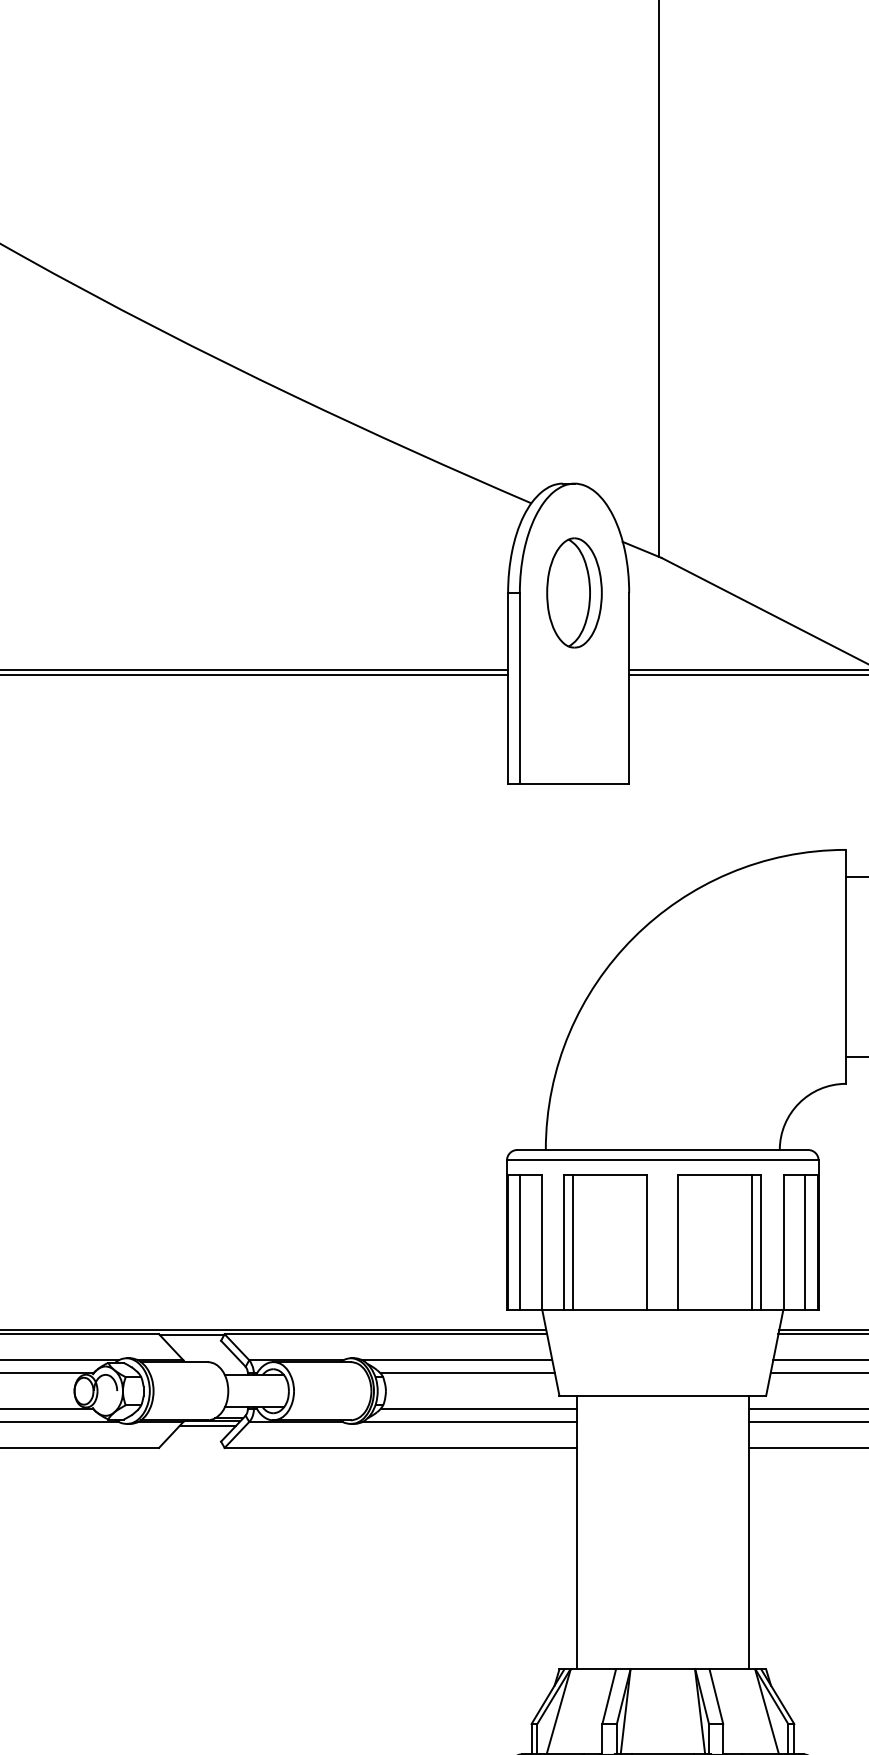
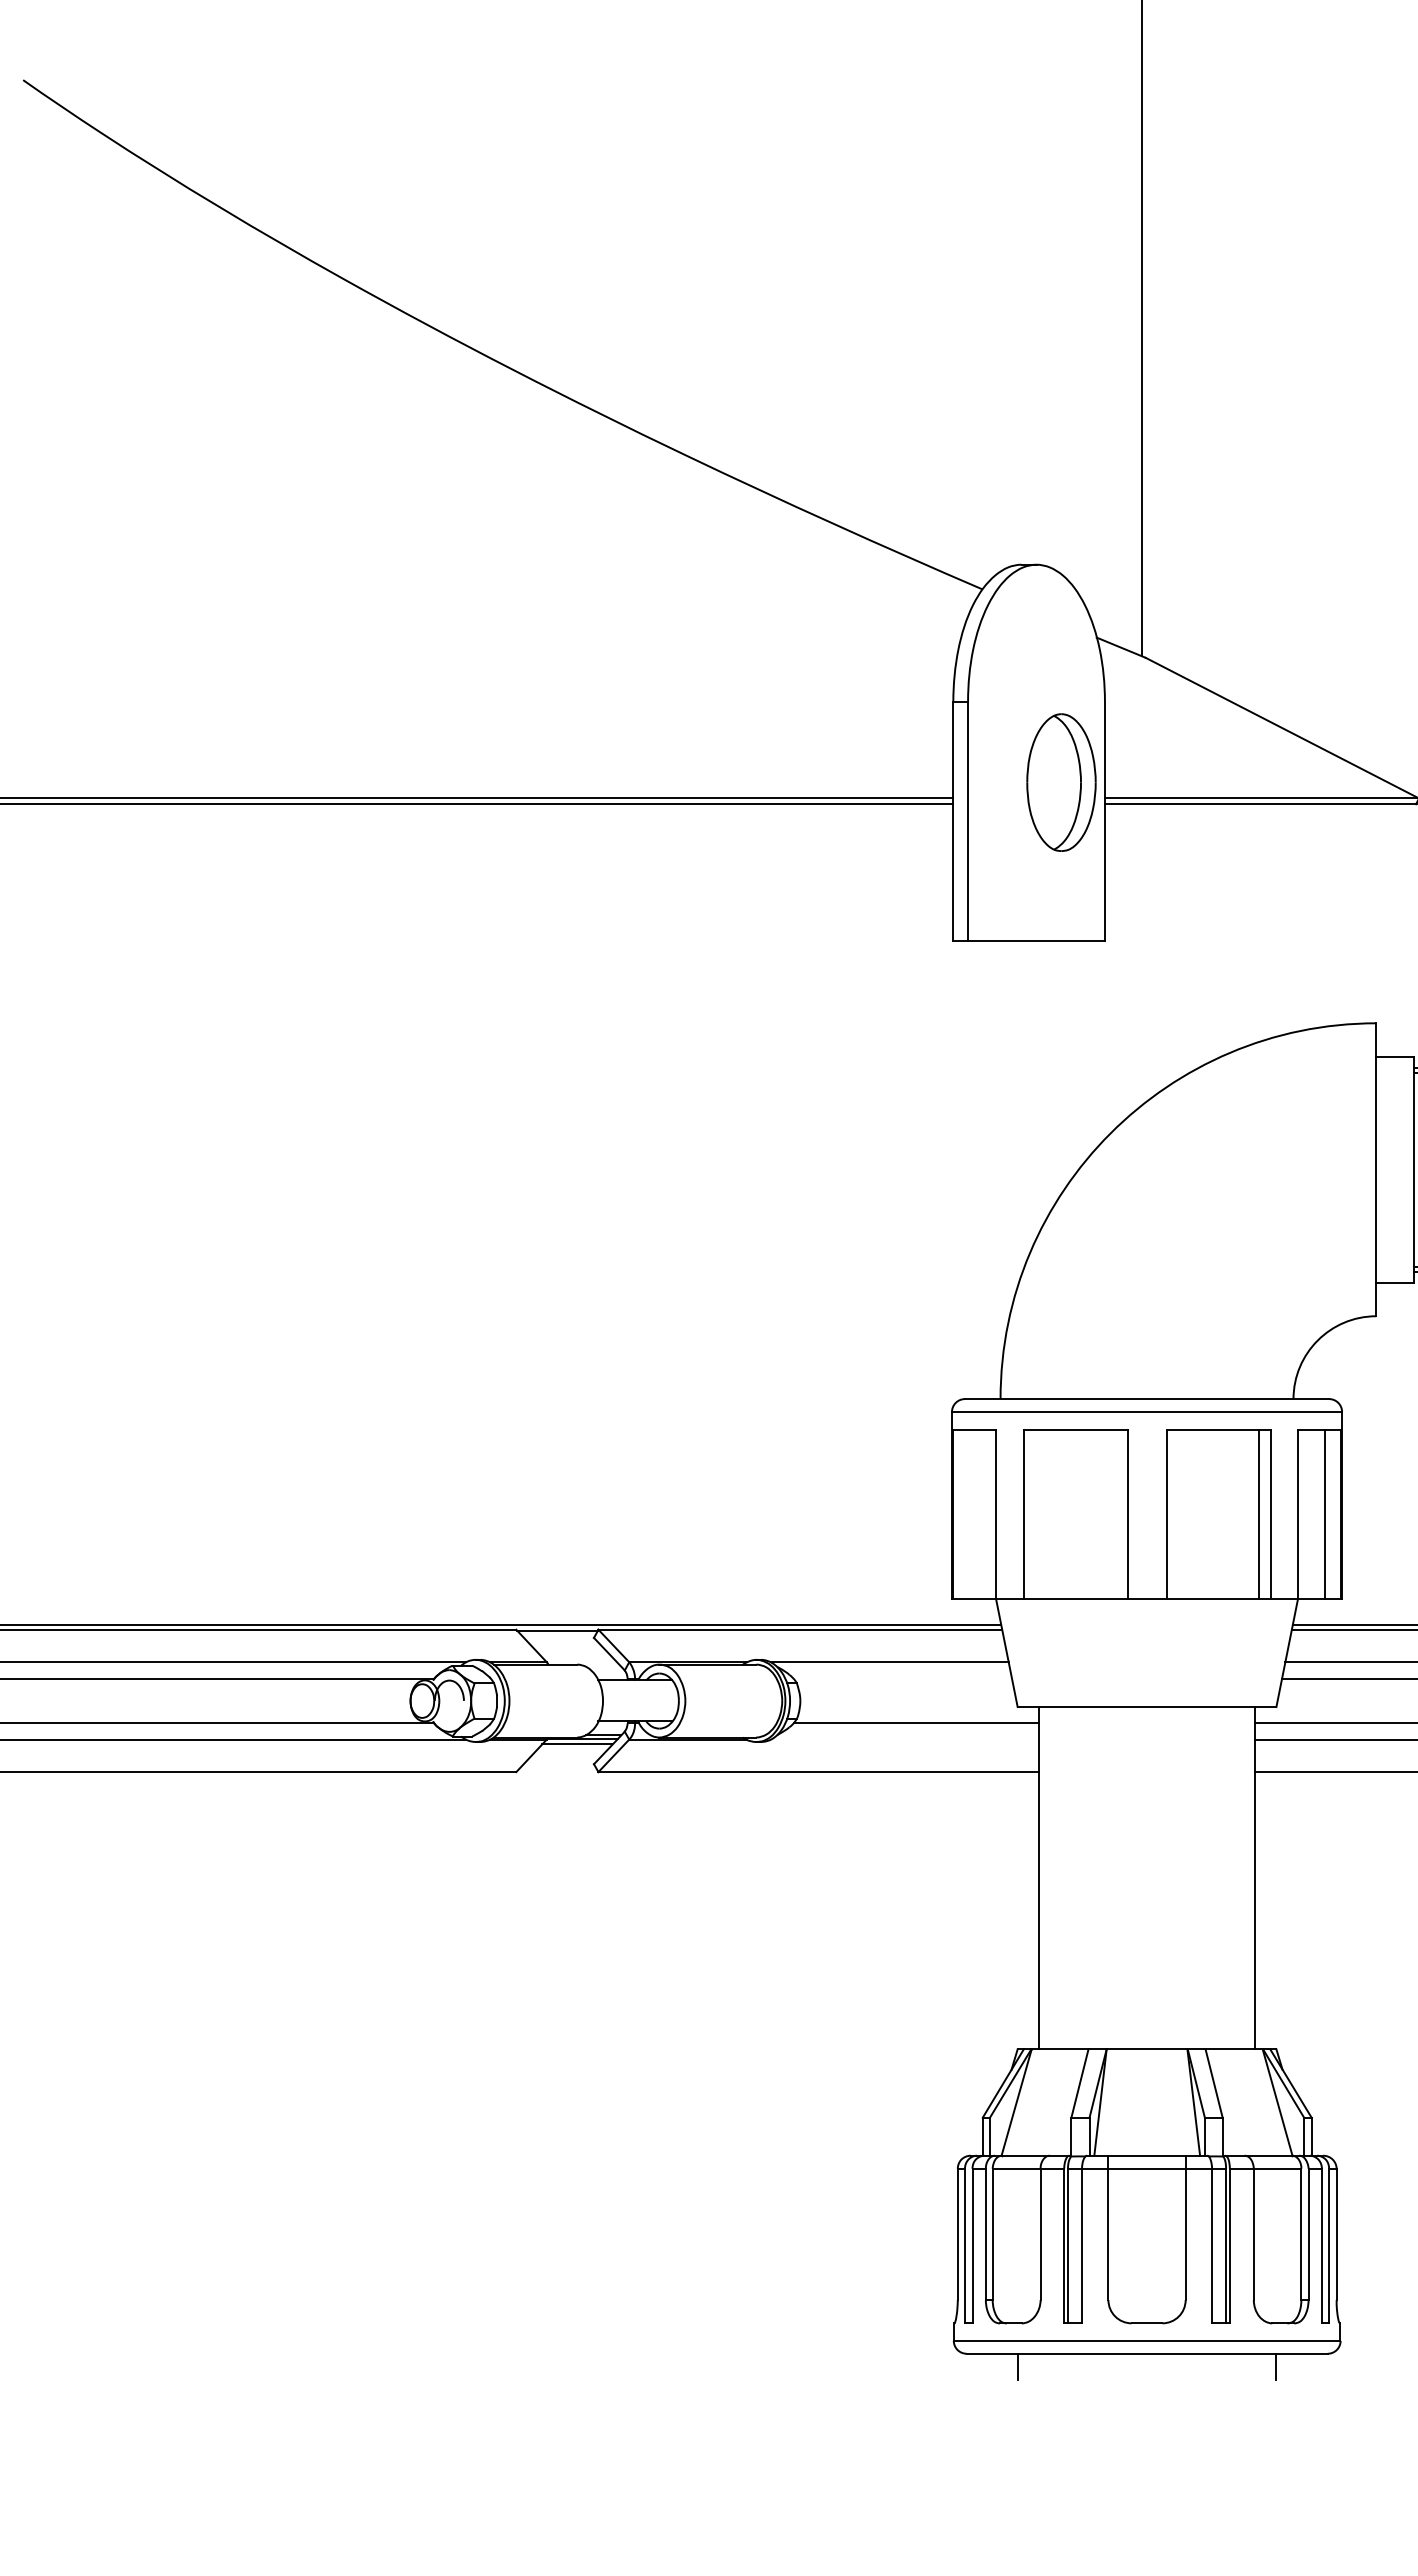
part: (574, 592) -> (1061, 782), moved
line: (520, 1242) -> (968, 1514), removed
line: (572, 1242) -> (1034, 1514), removed
line: (467, 1373) -> (902, 1678), removed
line: (469, 1421) -> (904, 1739), removed

